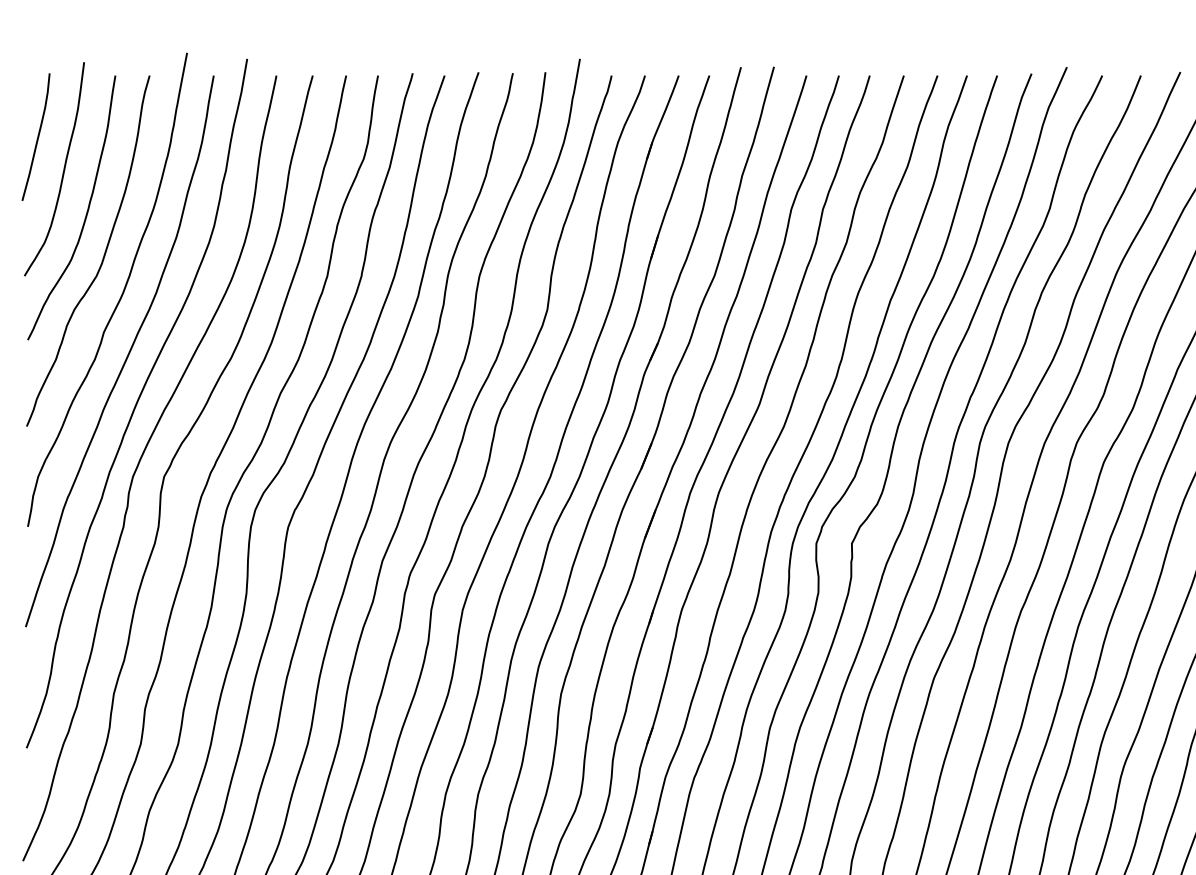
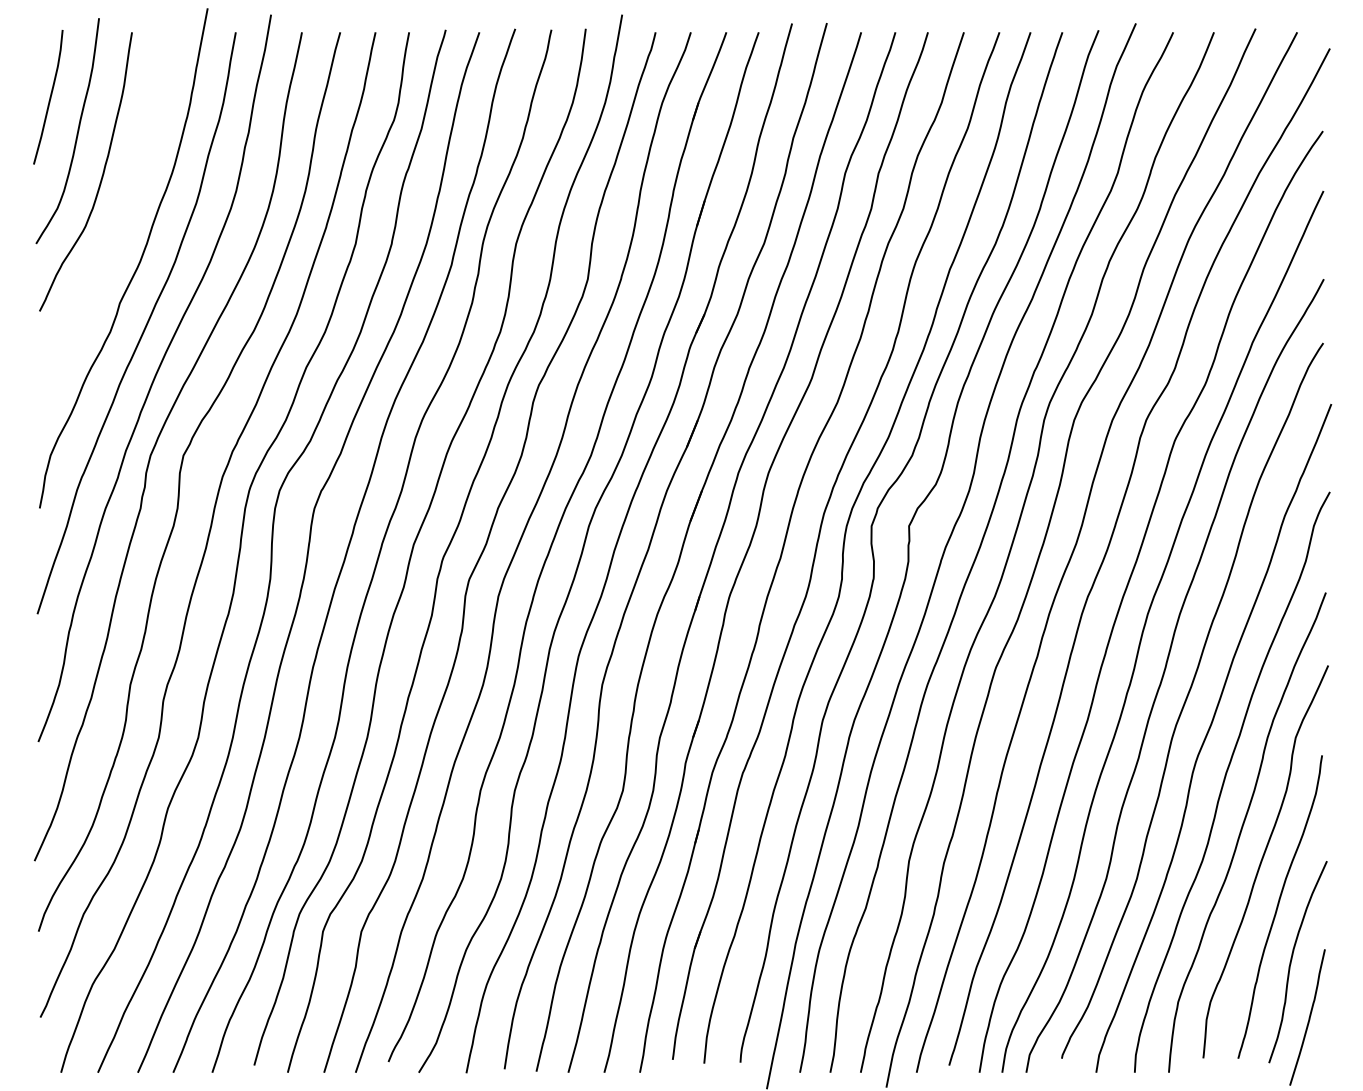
curve: (103, 254) -> (119, 221), removed

